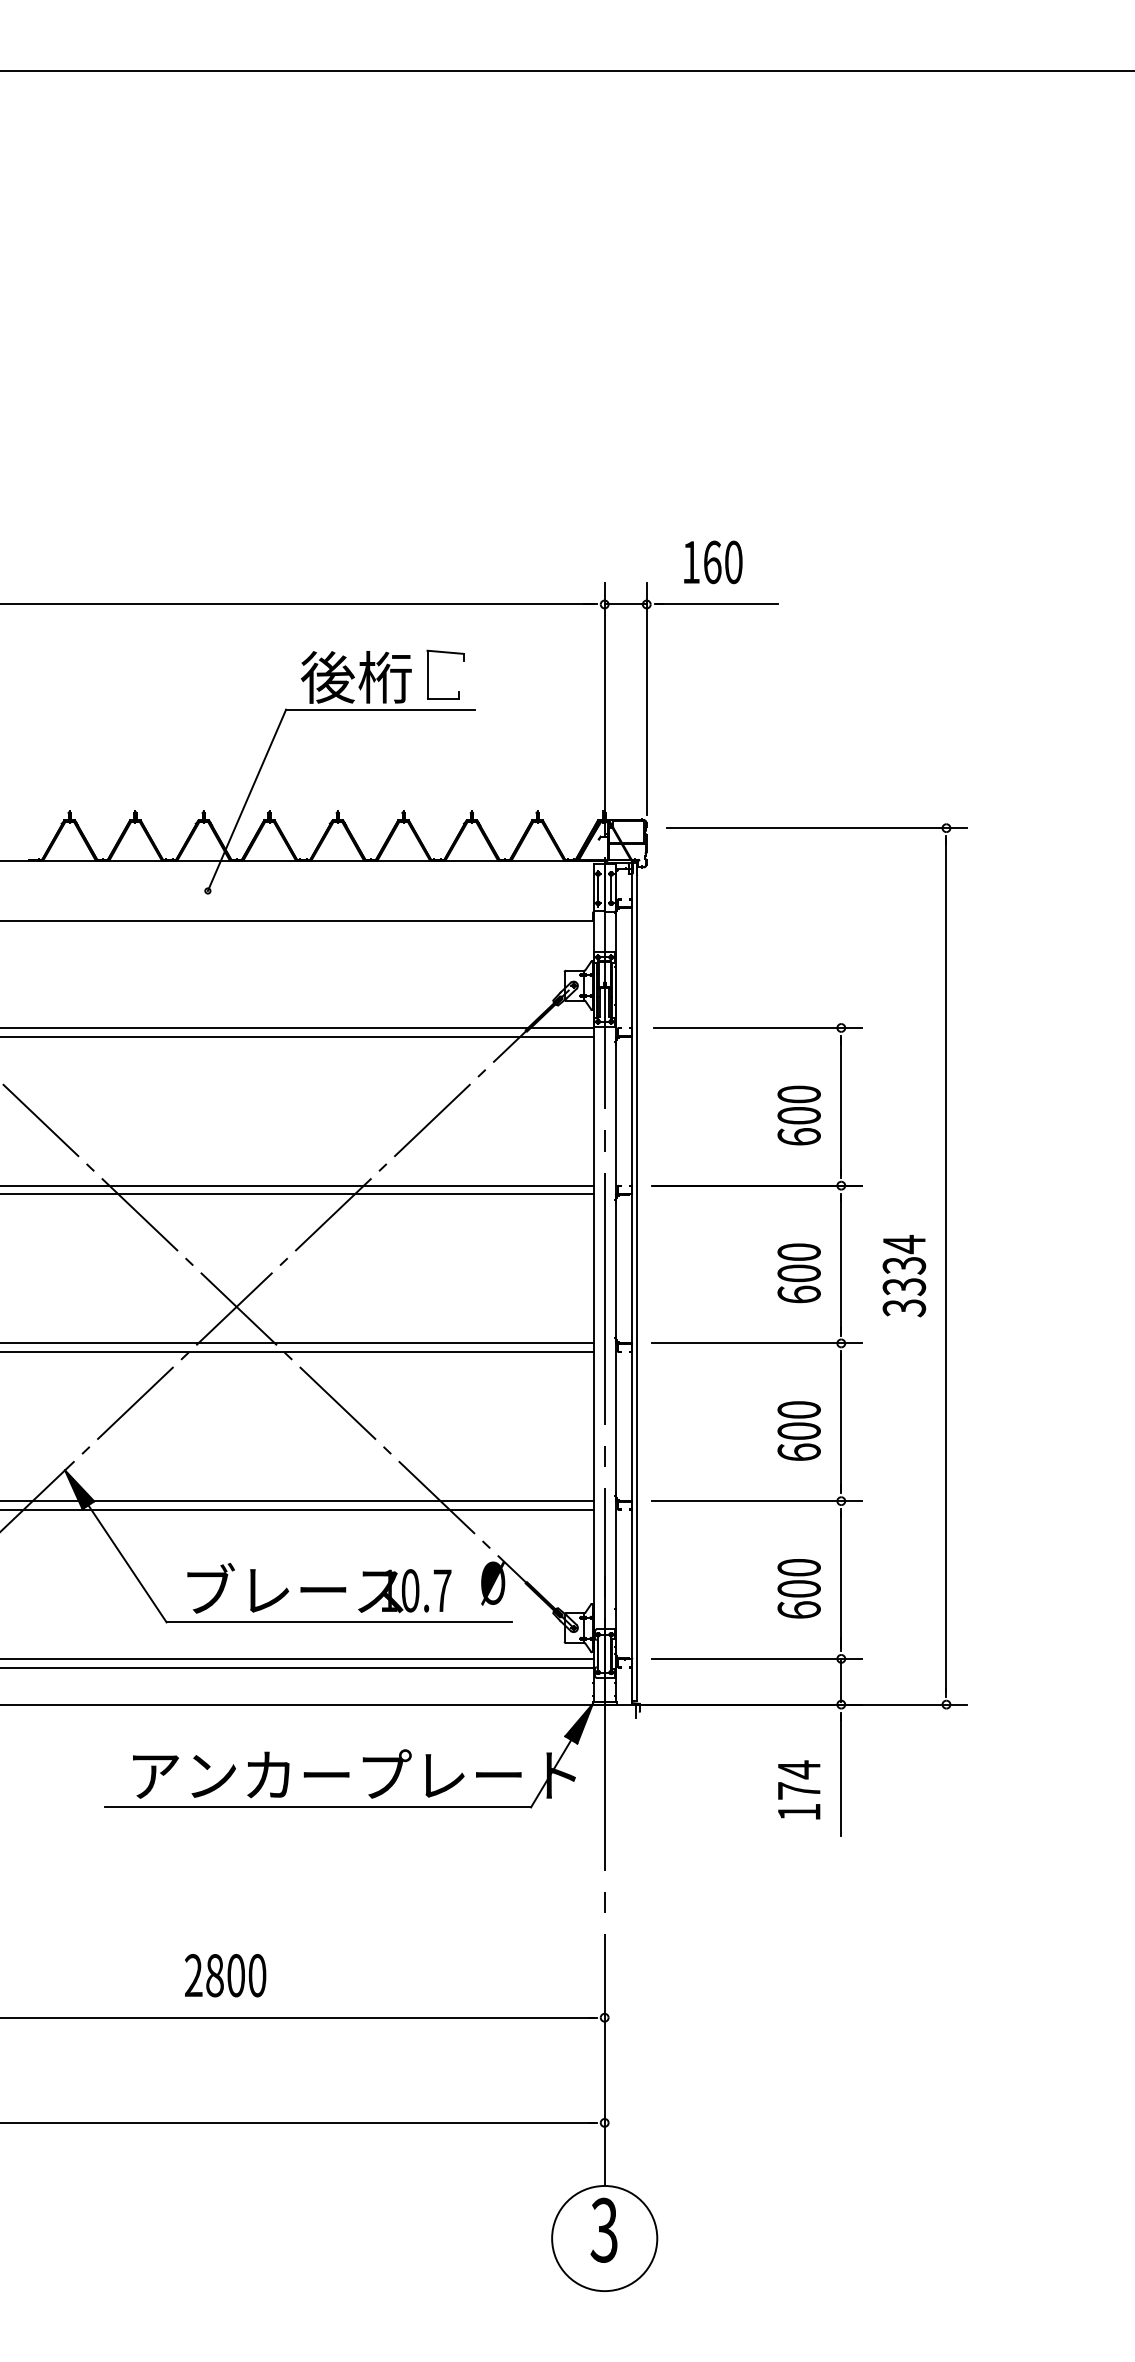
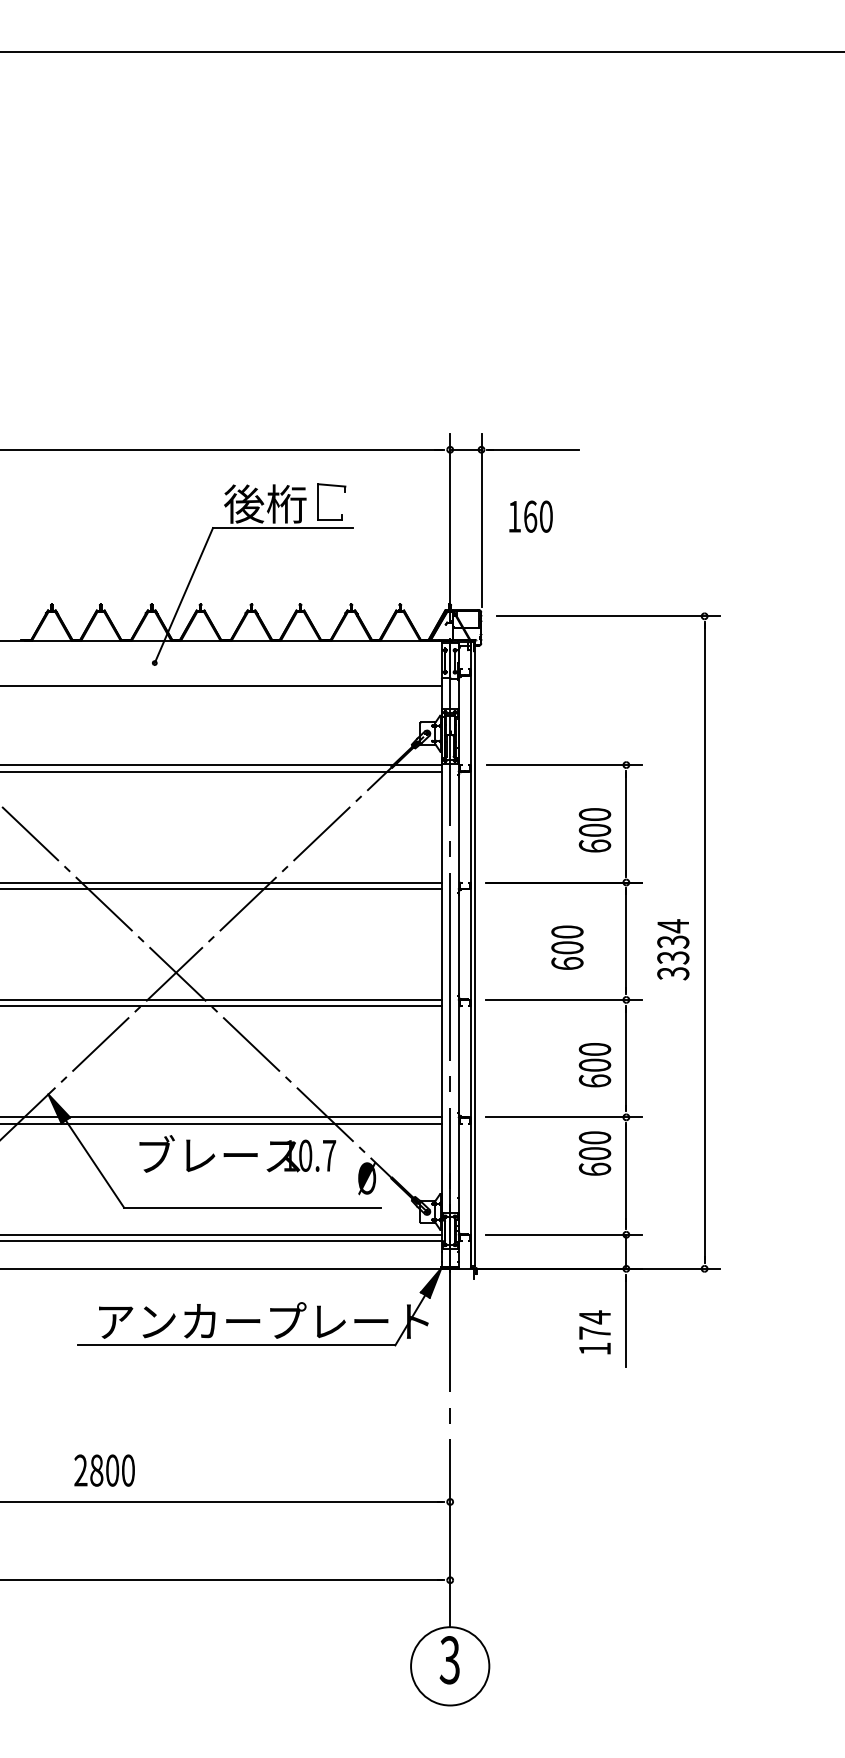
text: (713, 562) -> (531, 516), moved
text: (798, 1273) -> (566, 947), moved
text: (319, 1587) -> (237, 1153), moved
text: (798, 1588) -> (594, 1153), moved
text: (225, 1975) -> (104, 1470), moved

